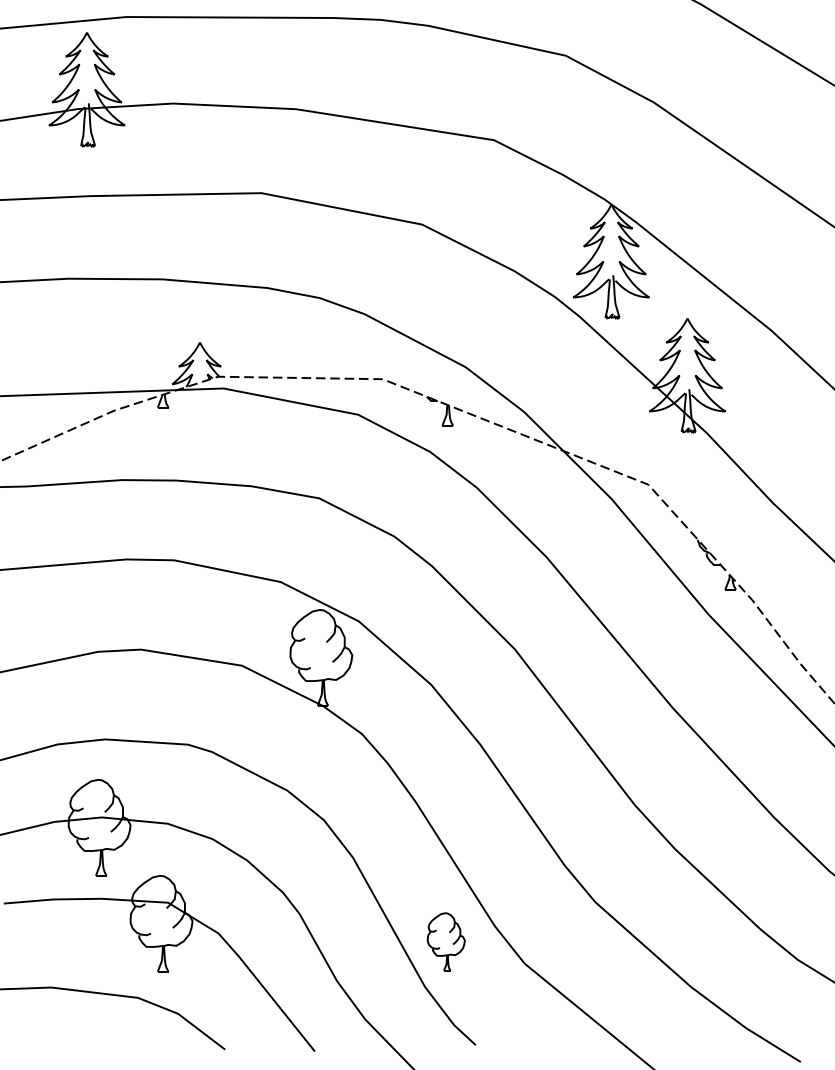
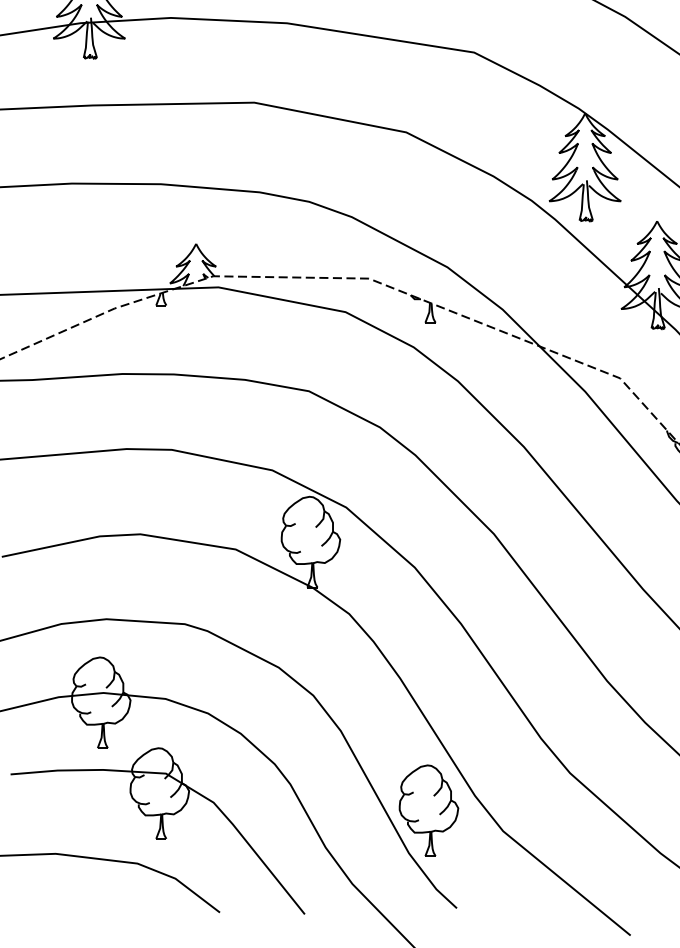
part: (446, 941) -> (429, 810), size x1.67

